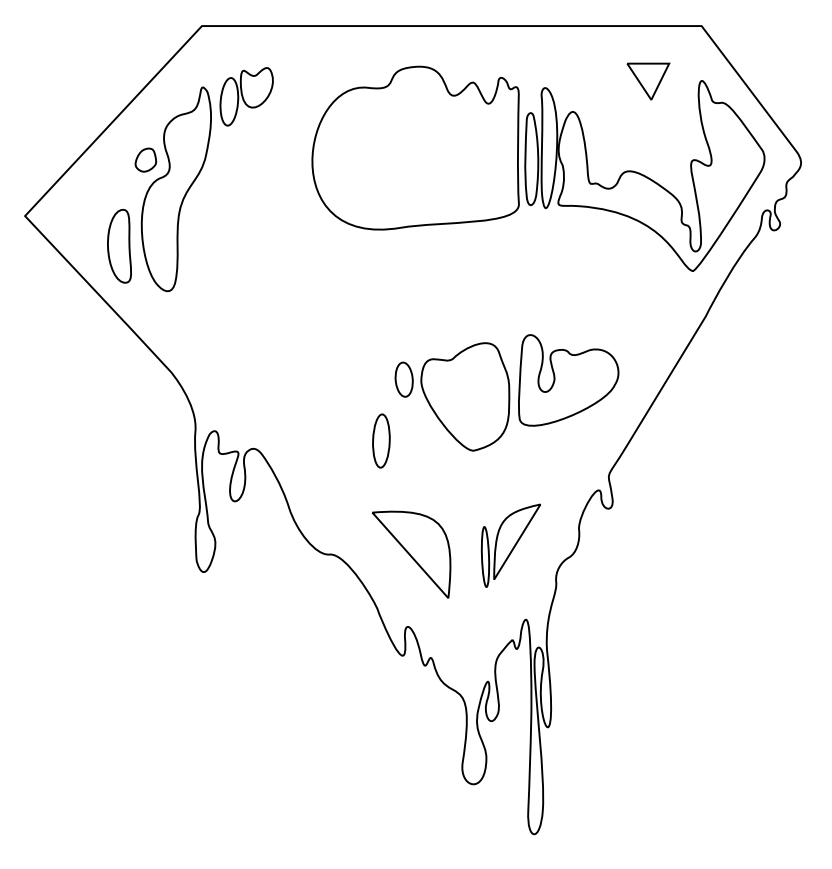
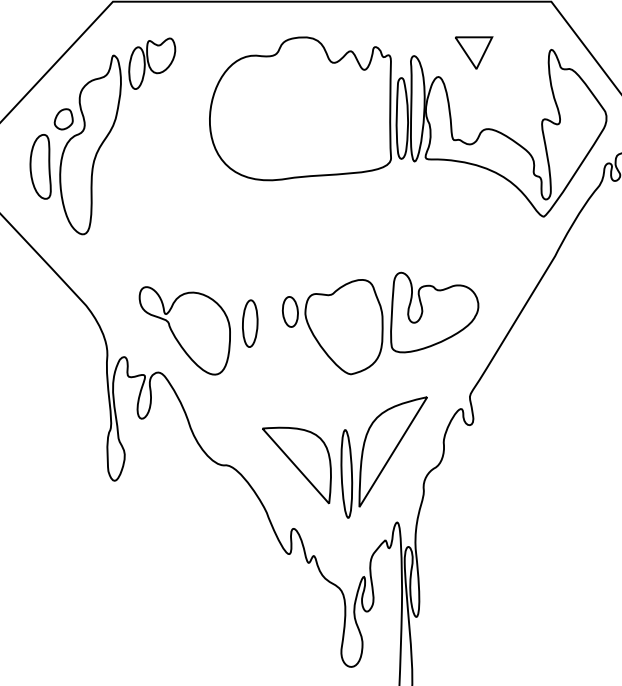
part: (648, 81) -> (474, 52), moved
part: (119, 245) -> (40, 166), moved
part: (283, 400) -> (184, 330), added
part: (381, 440) -> (250, 323), moved
part: (510, 545) -> (383, 457), size x1.67

